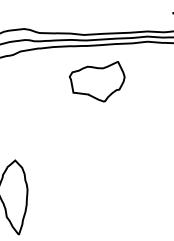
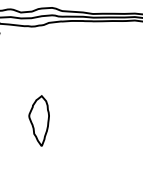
part: (97, 82) -> (99, 46), removed

